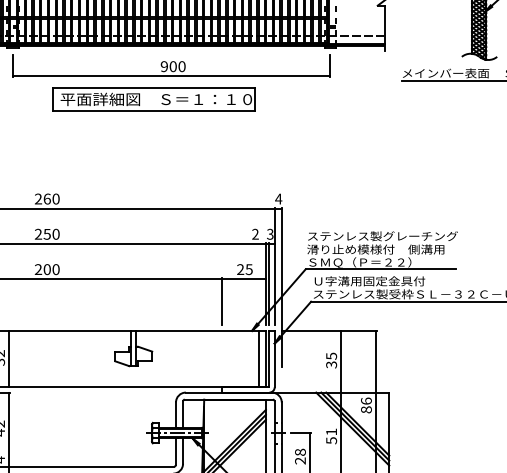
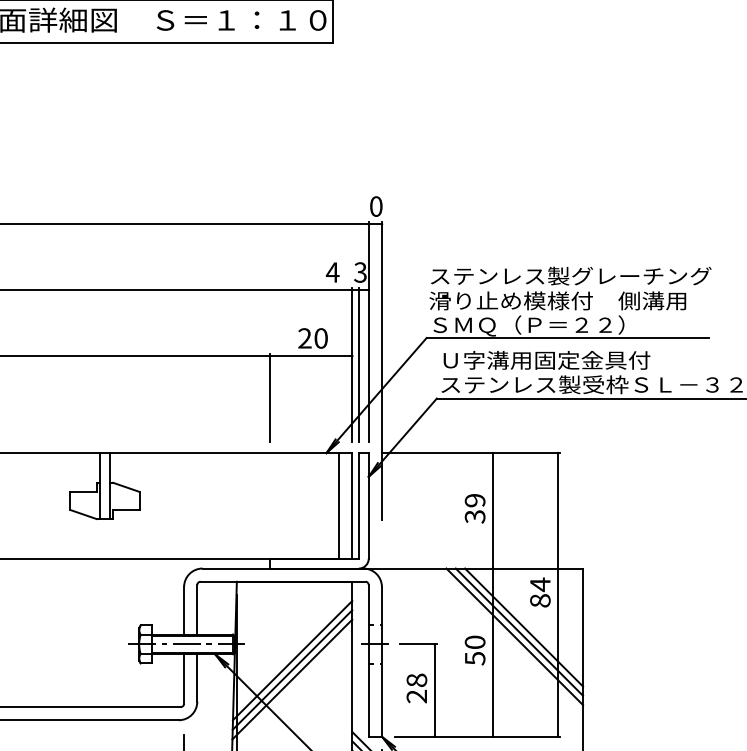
text: (278, 198) -> (375, 205), 4 -> 0
text: (255, 233) -> (332, 270), 2 -> 4
text: (248, 269) -> (319, 338), 25 -> 20
text: (331, 355) -> (474, 499), 35 -> 39
text: (366, 401) -> (540, 585), 86 -> 84
text: (331, 431) -> (474, 641), 51 -> 50

